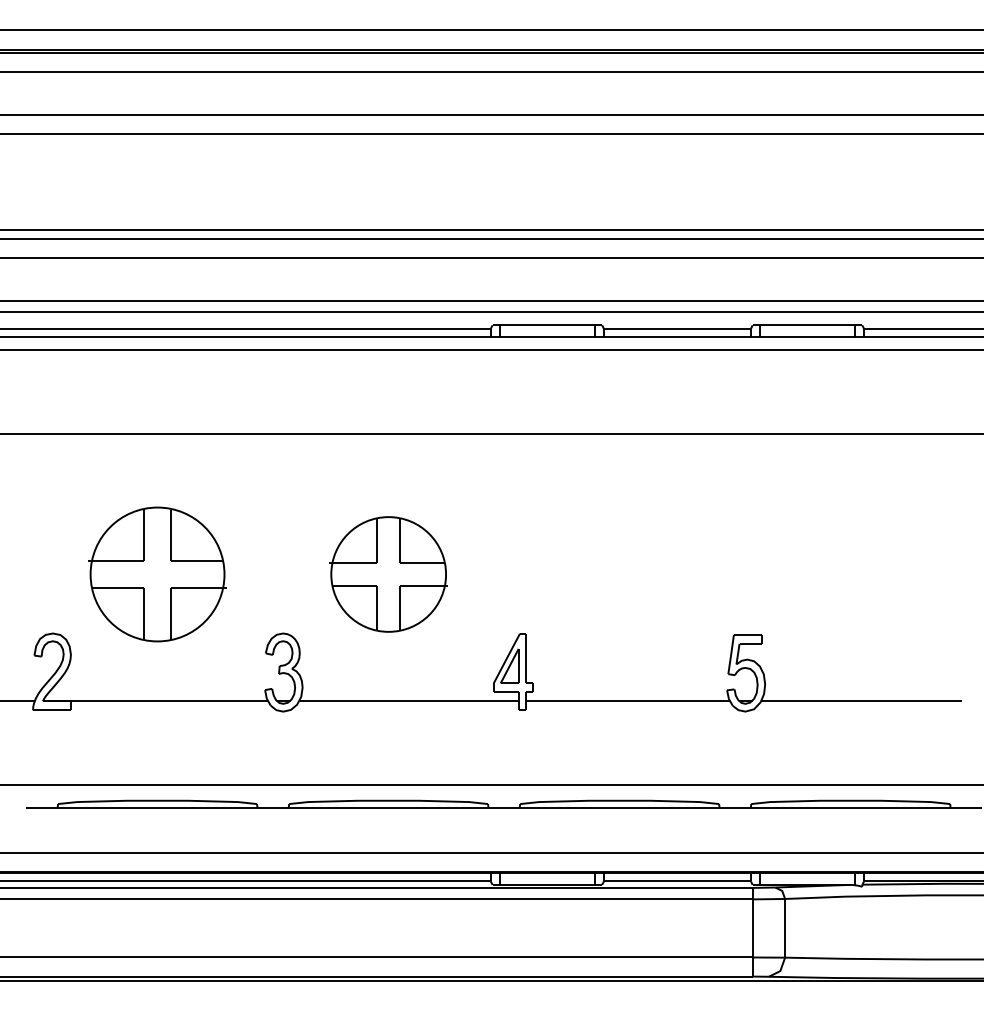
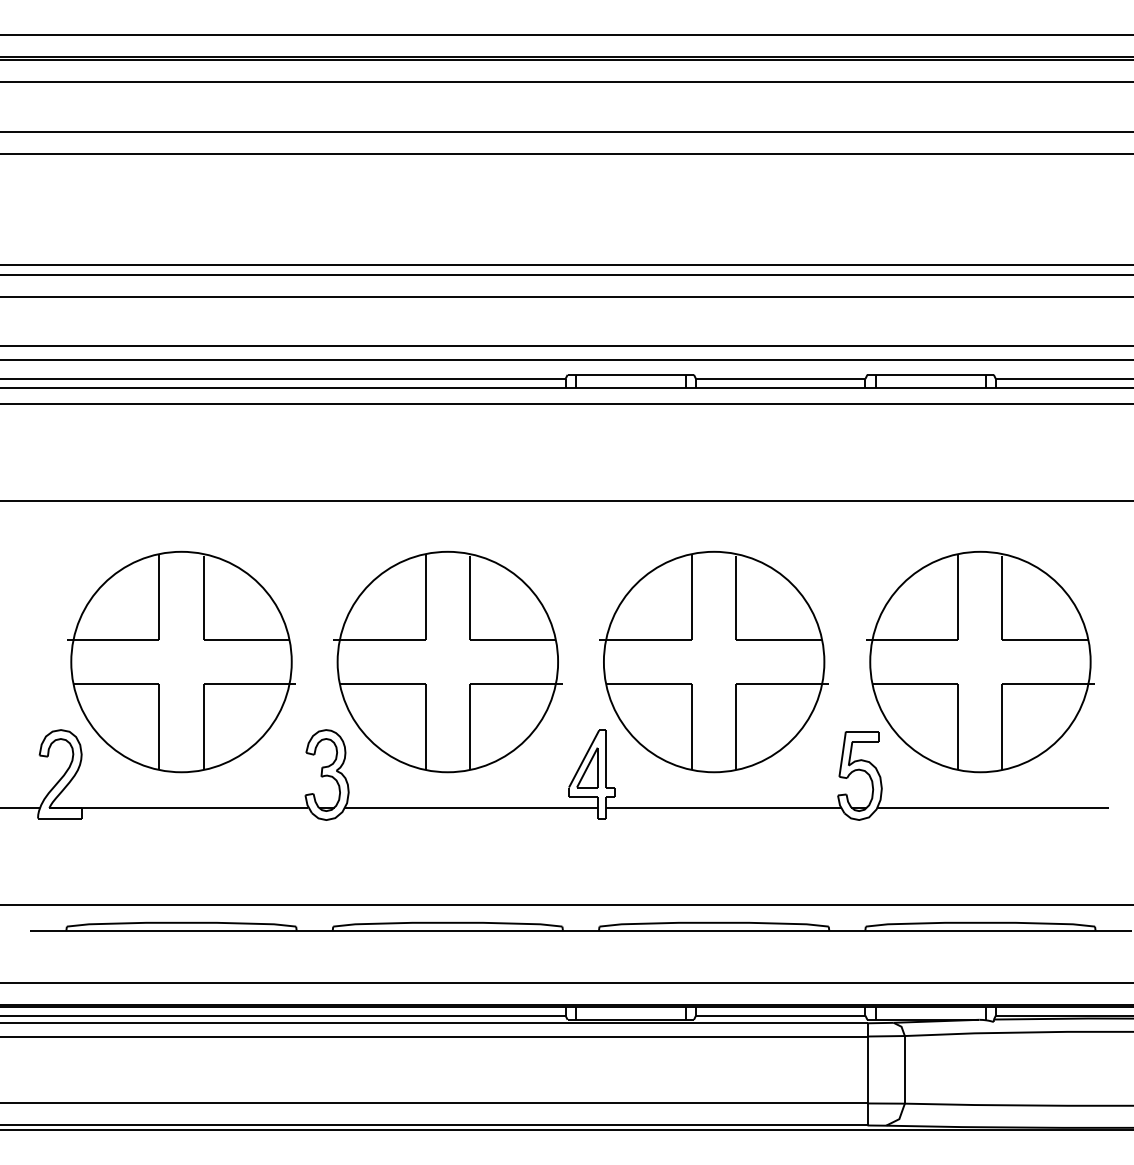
part: (157, 574) -> (181, 661), size x1.43
part: (388, 574) -> (447, 661), size x1.67
part: (619, 574) -> (713, 661), added
part: (850, 574) -> (980, 661), added

